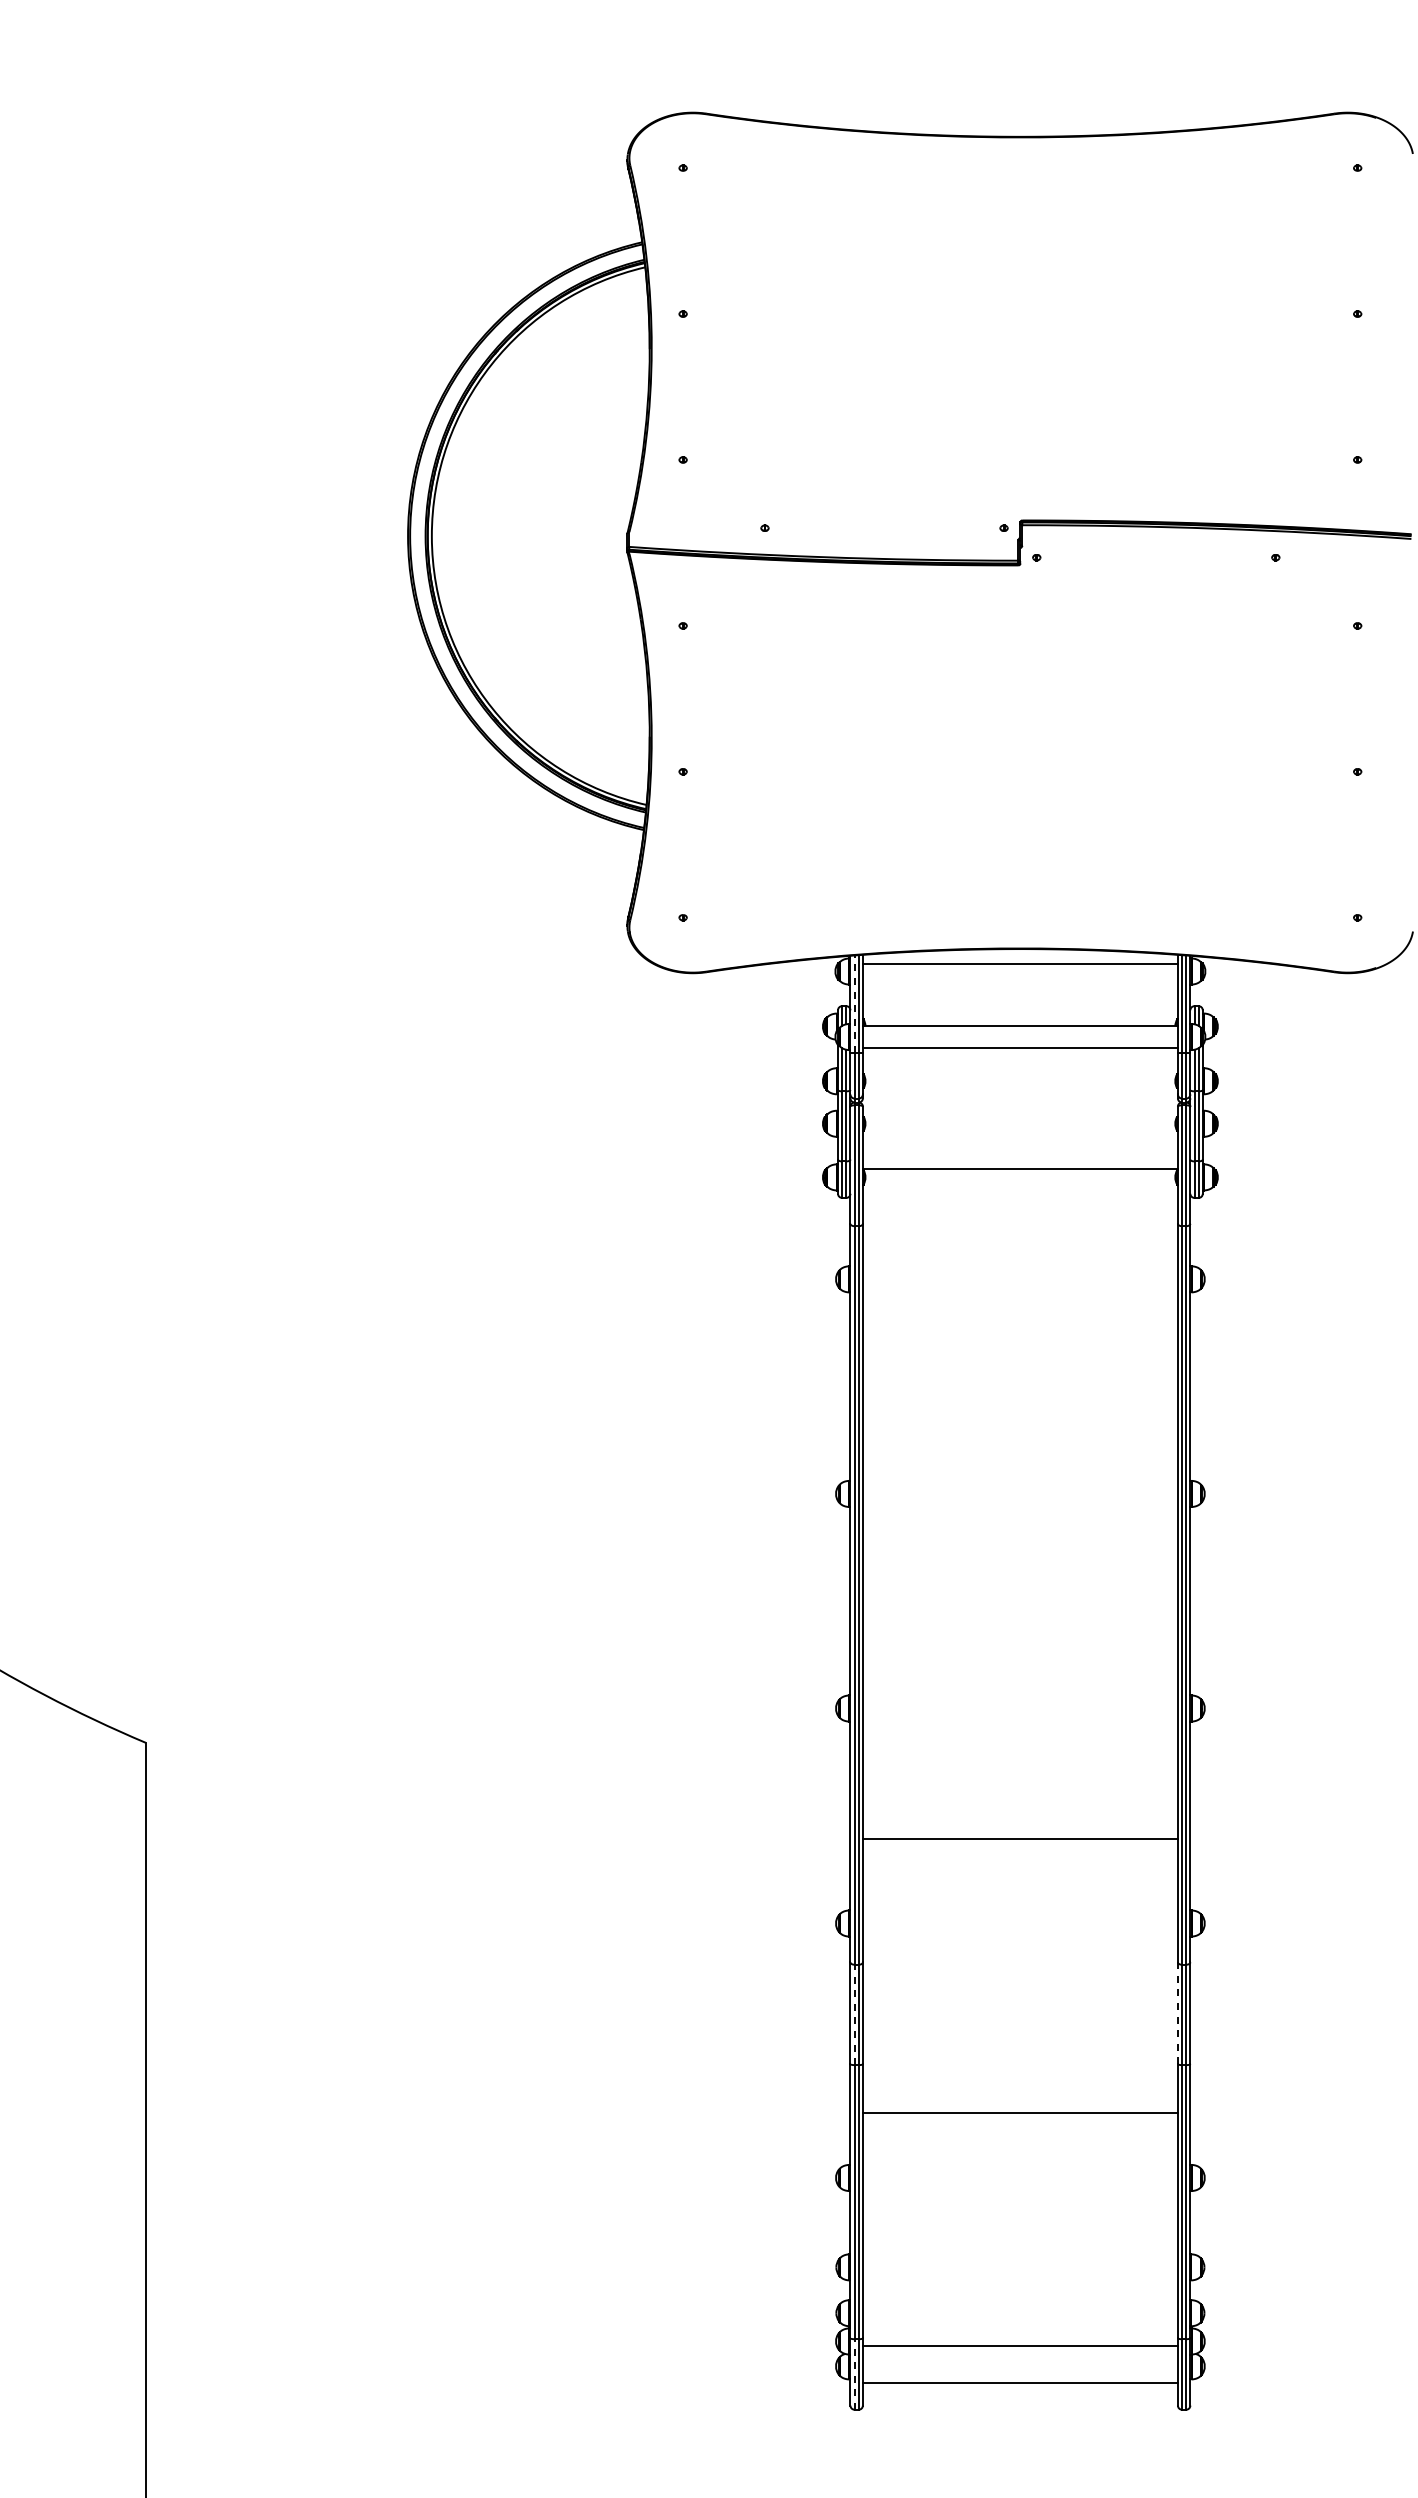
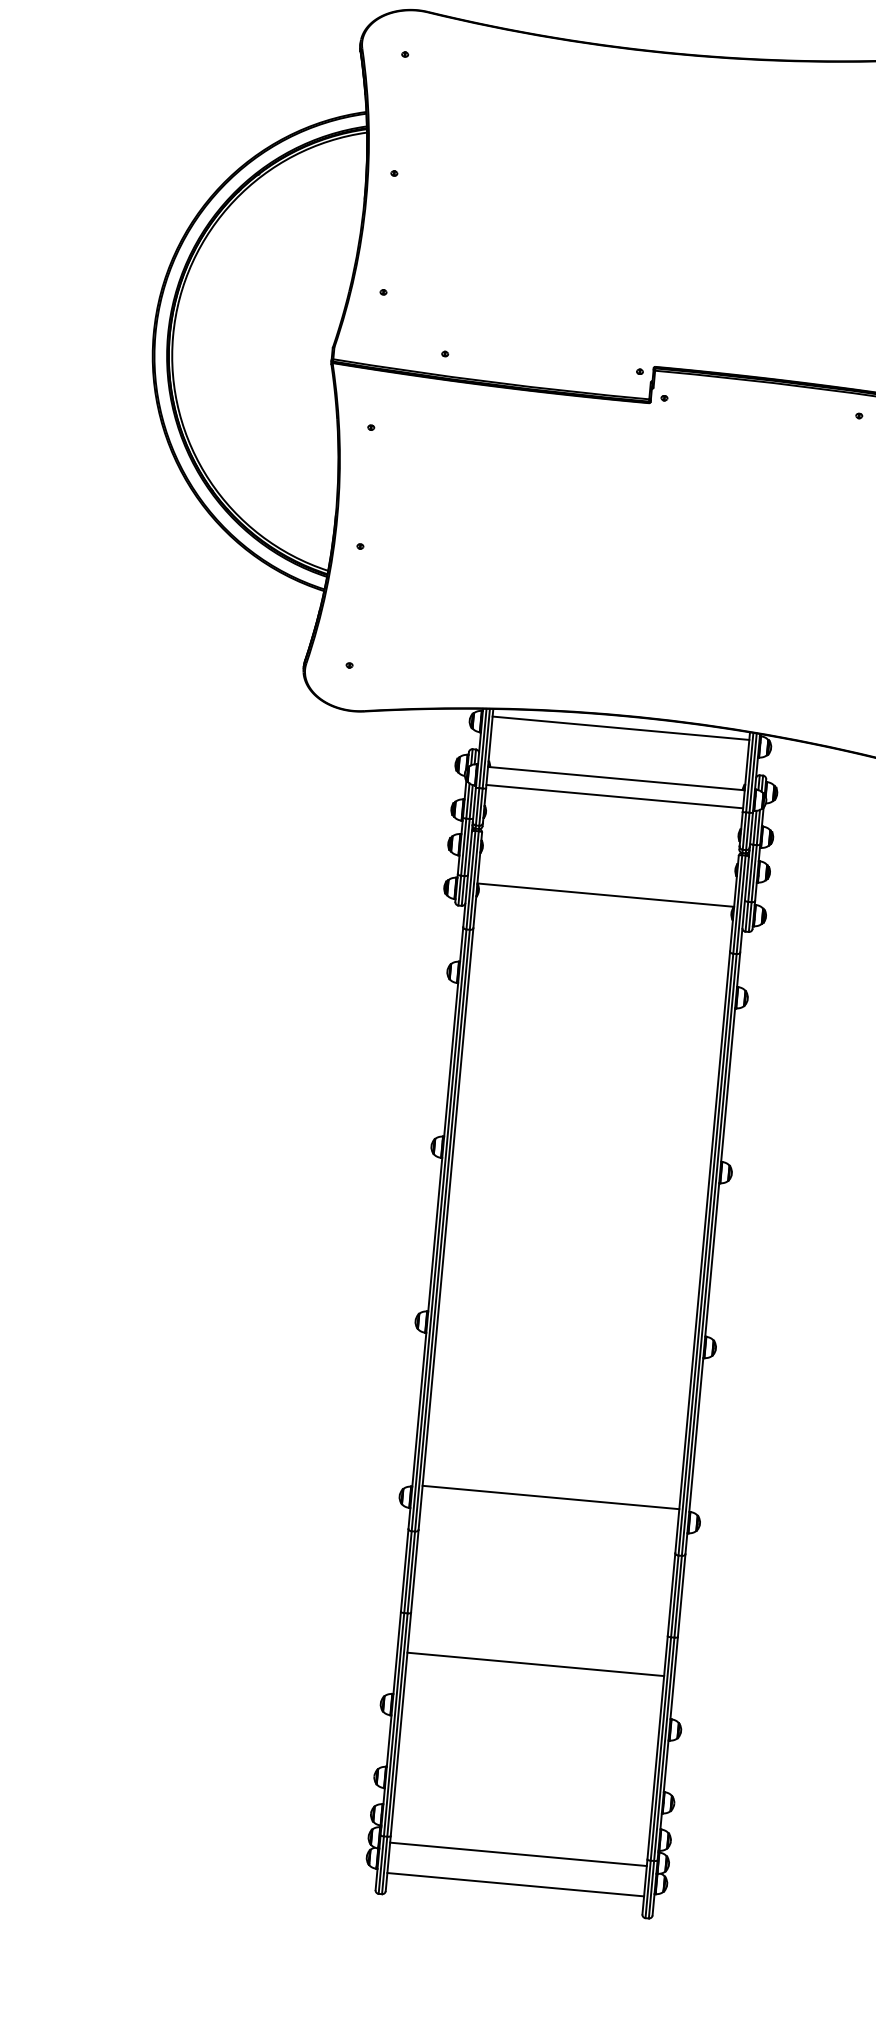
line: (854, 1004) -> (482, 748), dashed -> solid
line: (1019, 1839) -> (550, 1497), moved
line: (1177, 2013) -> (671, 1594), dashed -> solid
line: (854, 2014) -> (407, 1571), dashed -> solid
line: (854, 2373) -> (381, 1864), dashed -> solid

